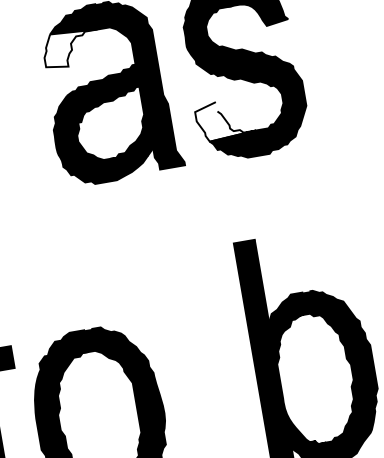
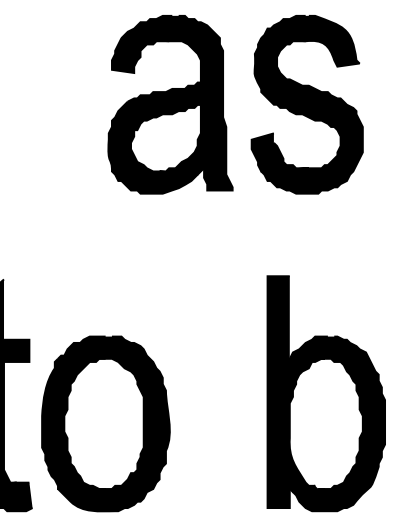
fill: (71, 48) -> (140, 55), added
fill: (224, 119) -> (279, 152), added

